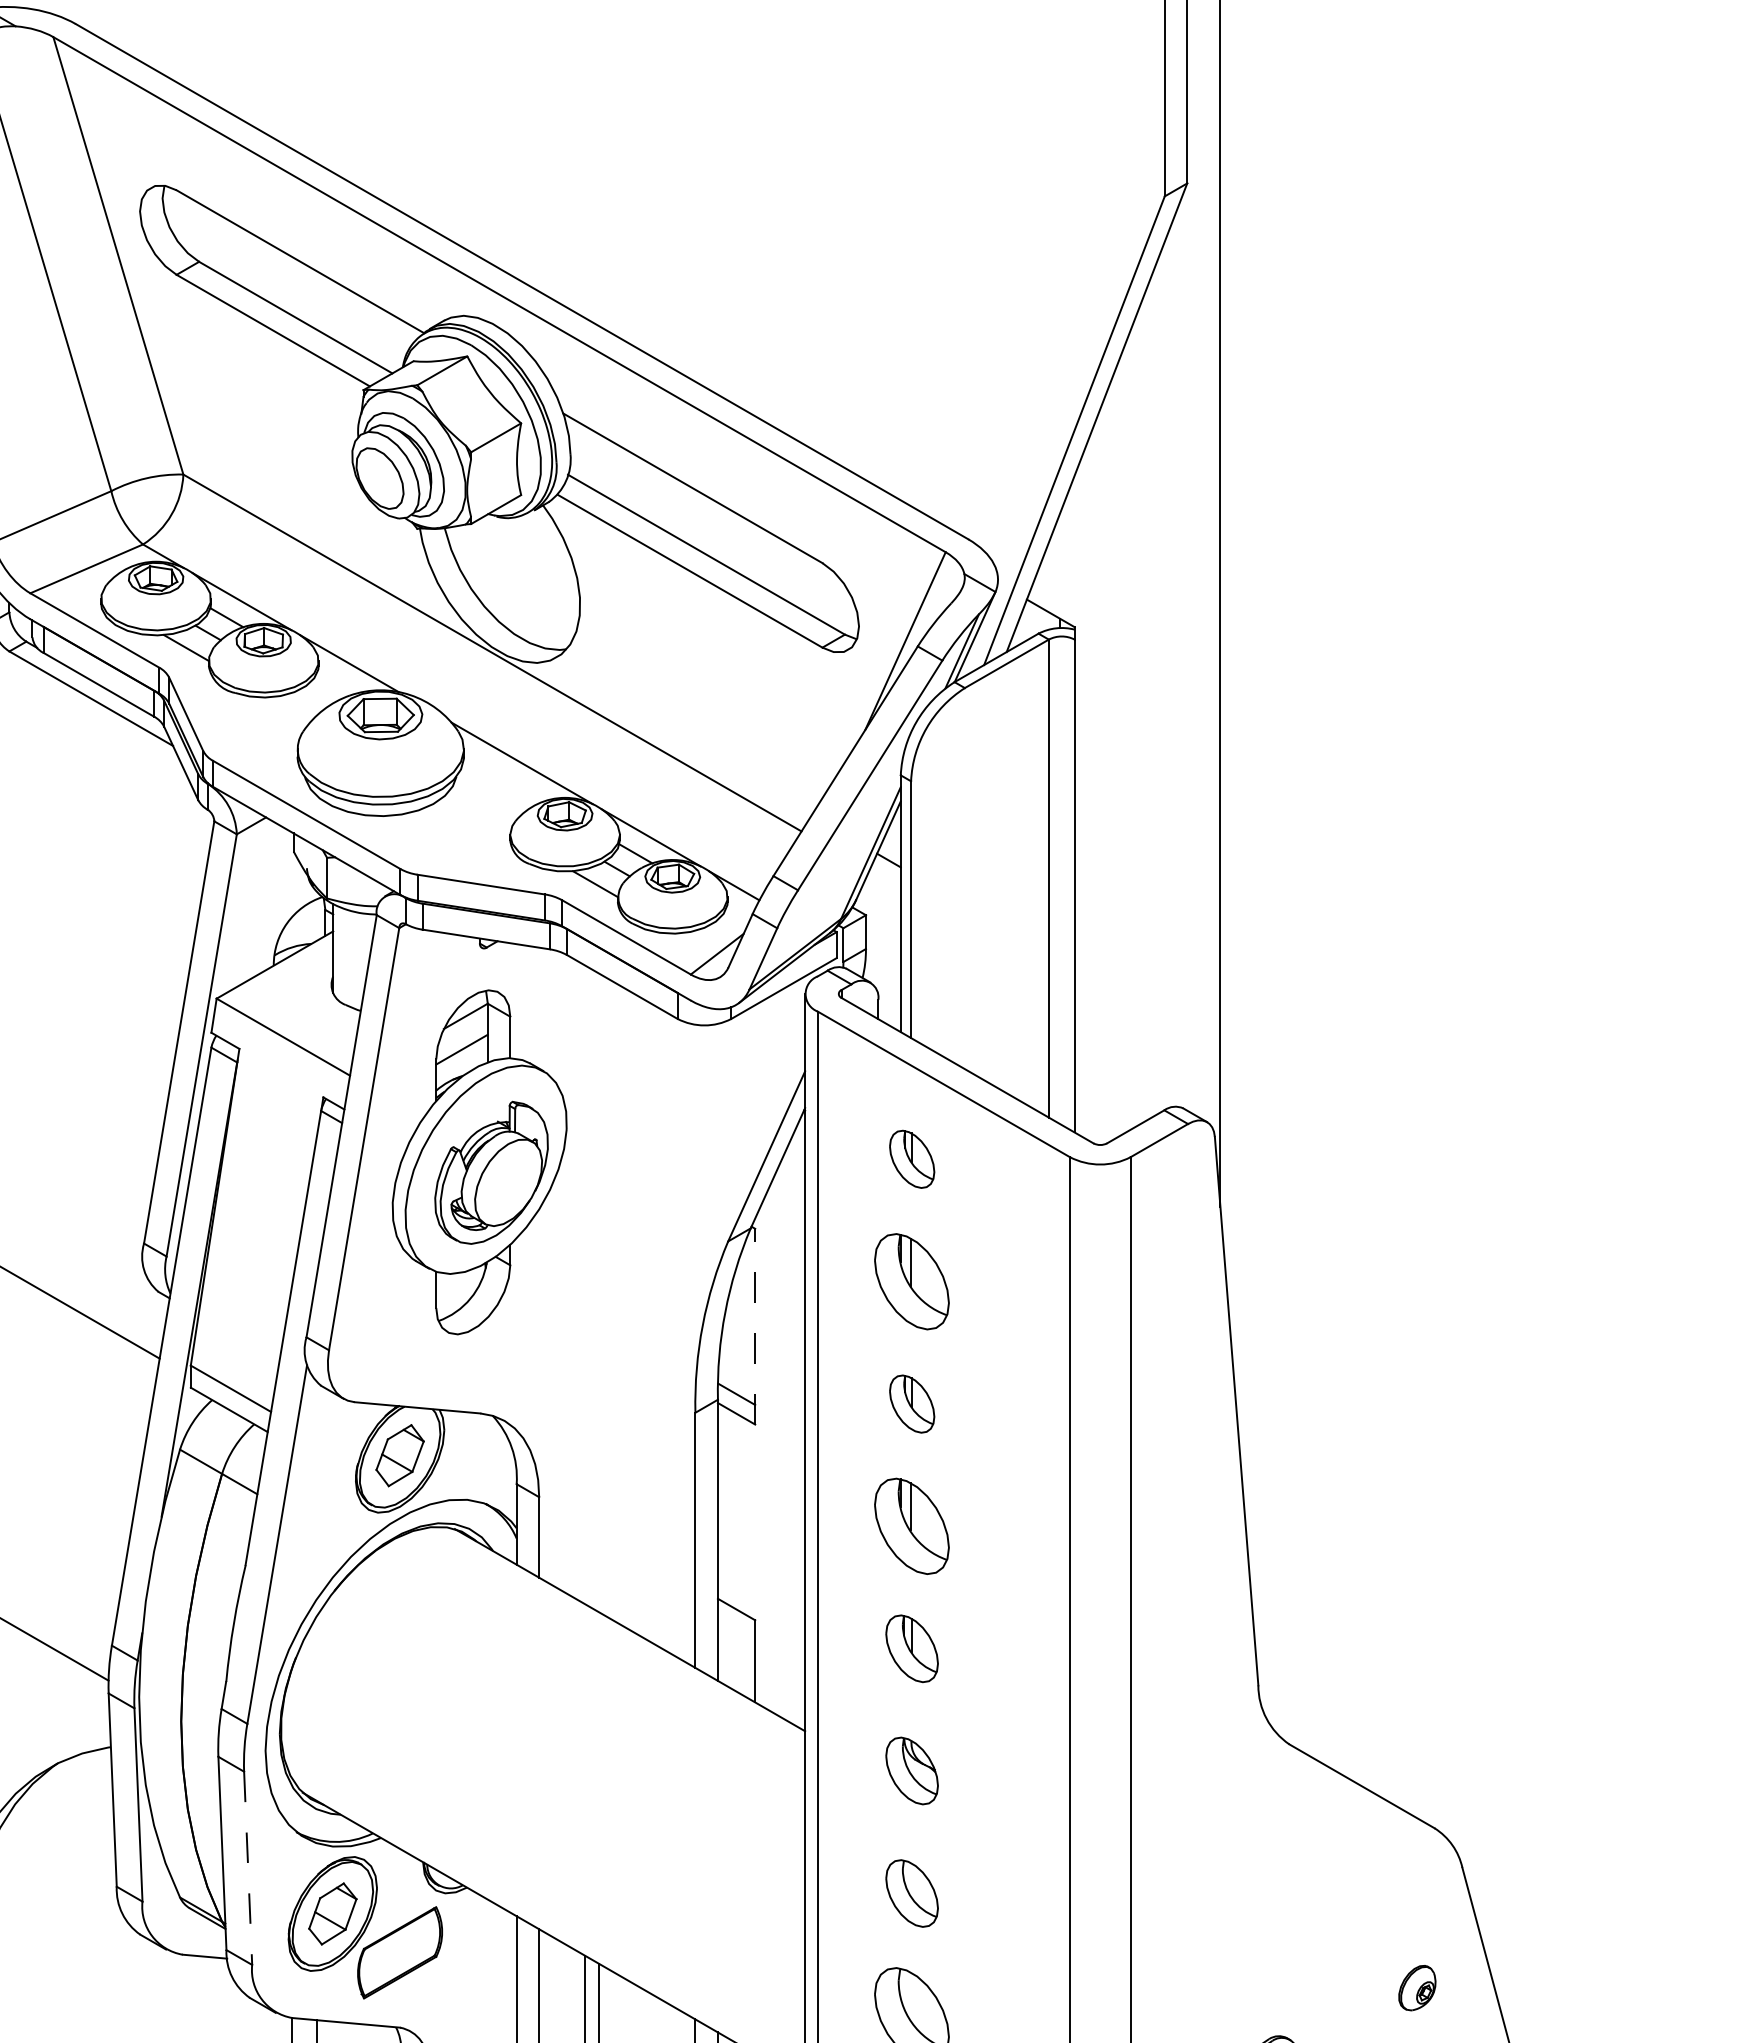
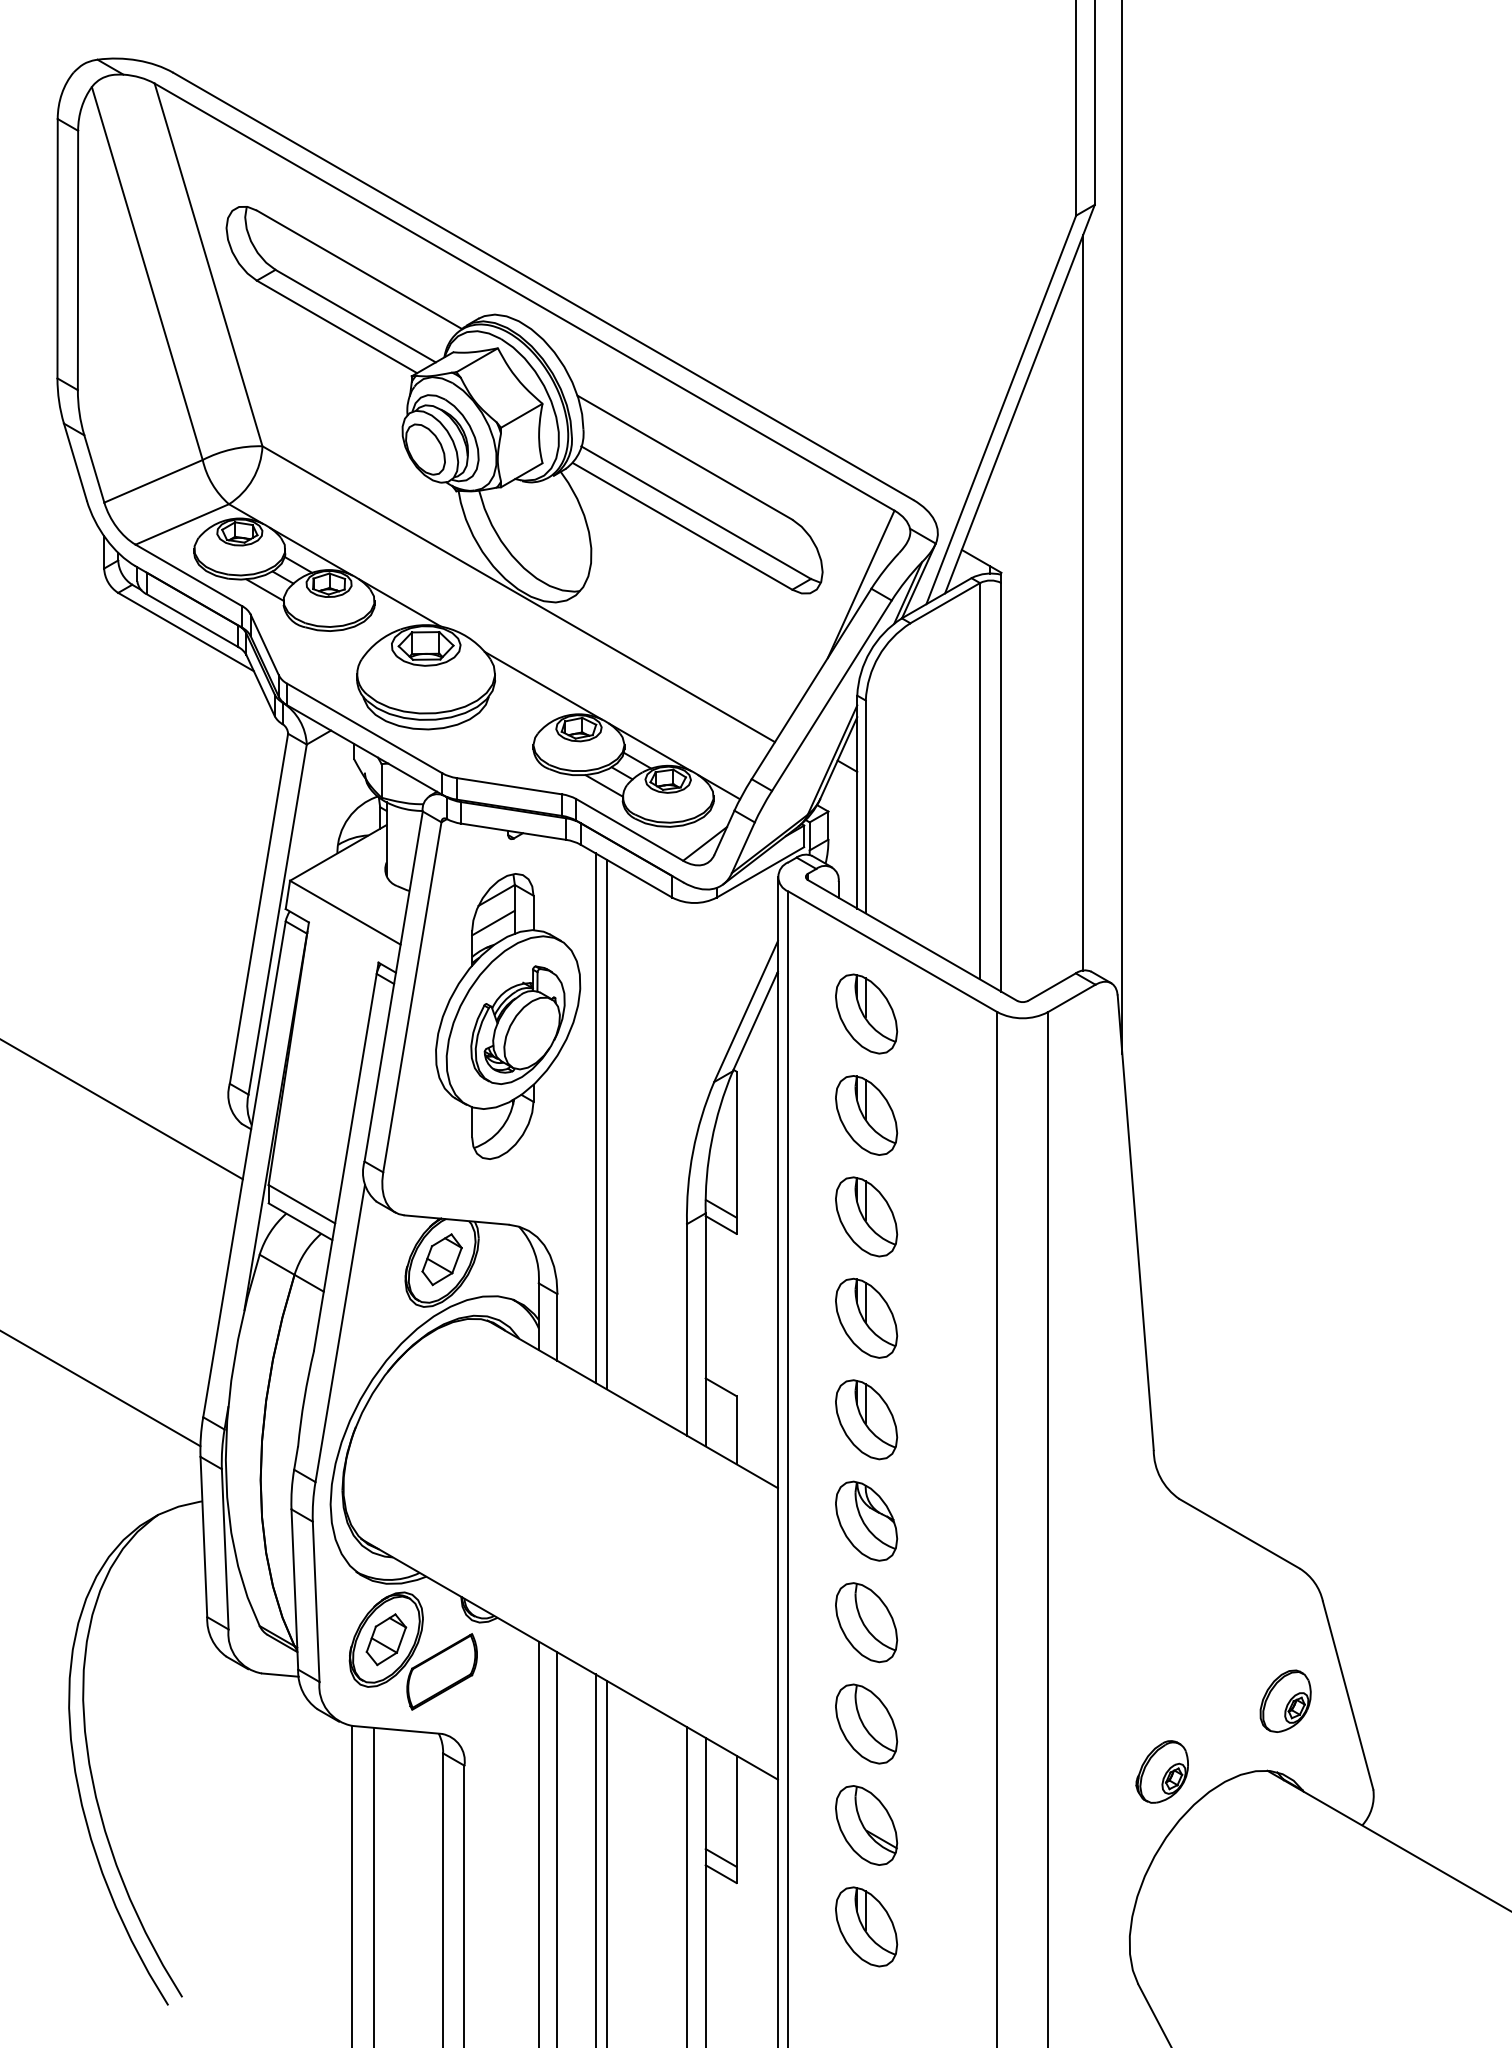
line: (1173, 663) -> (1083, 602), added
part: (911, 1158) -> (866, 1013), size x1.67
line: (585, 1284) -> (595, 1117), added
line: (598, 1292) -> (606, 1124), added
line: (755, 1326) -> (736, 1152), dashed -> solid
part: (911, 1403) -> (866, 1216), size x1.67
part: (911, 1648) -> (866, 1419), size x1.43
part: (911, 1770) -> (866, 1520), size x1.43
line: (248, 1869) -> (316, 1602), dashed -> solid
part: (911, 1893) -> (866, 1622), size x1.43
part: (1417, 1987) -> (1285, 1700), size x1.67

